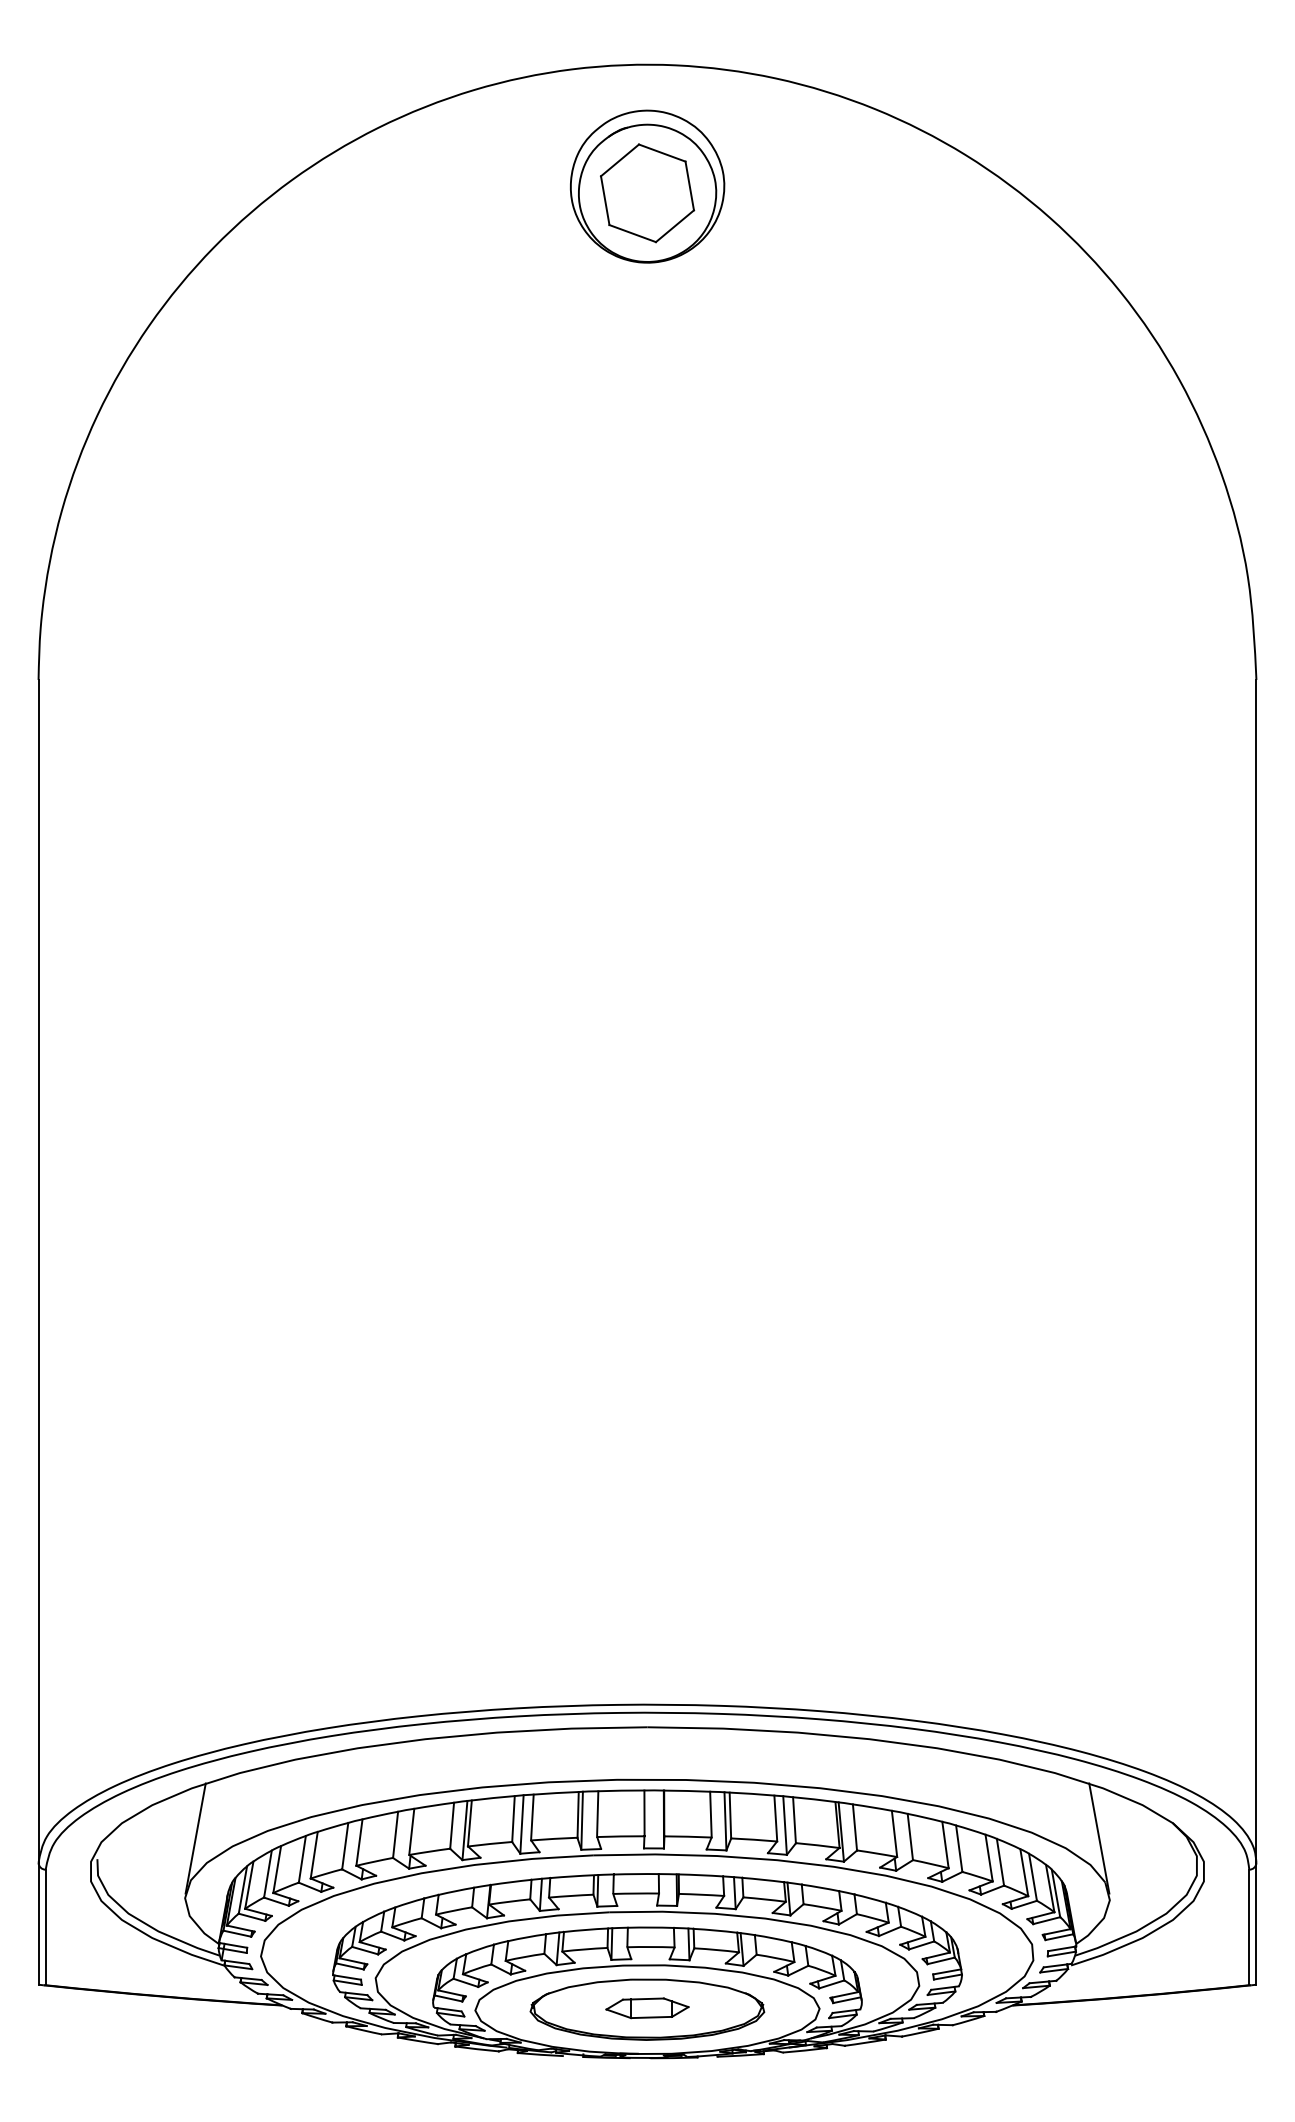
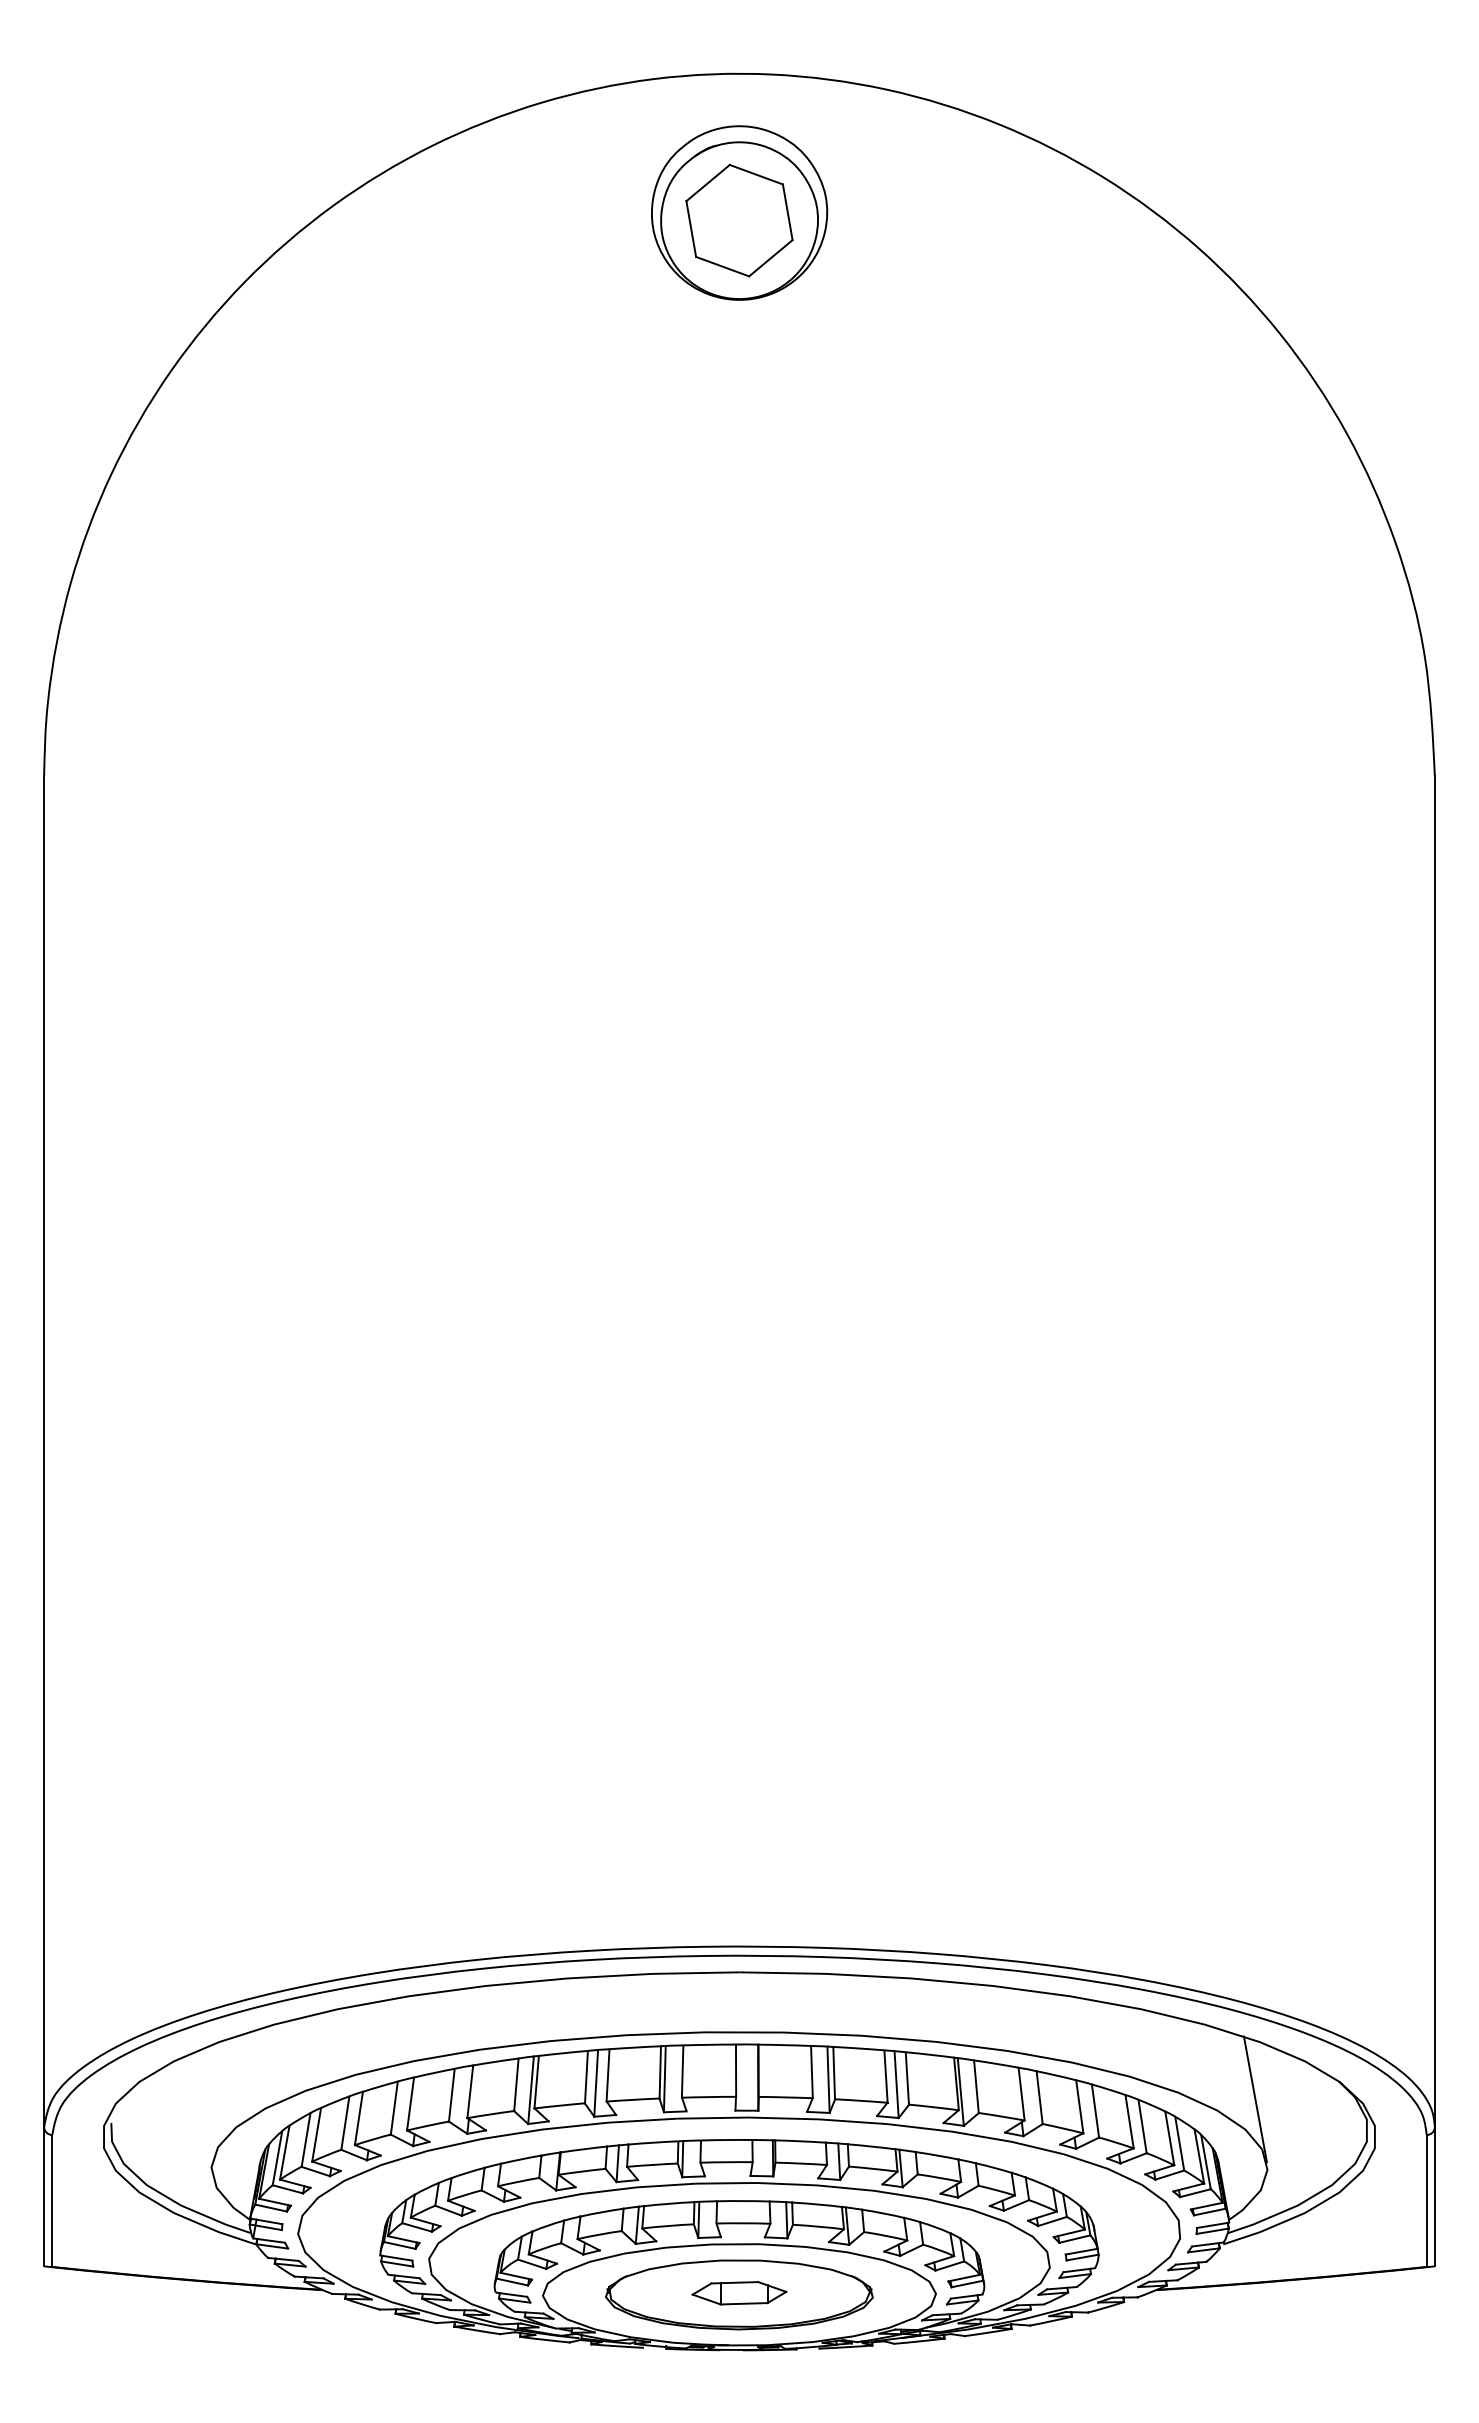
line: (195, 1838) -> (223, 2099), removed

